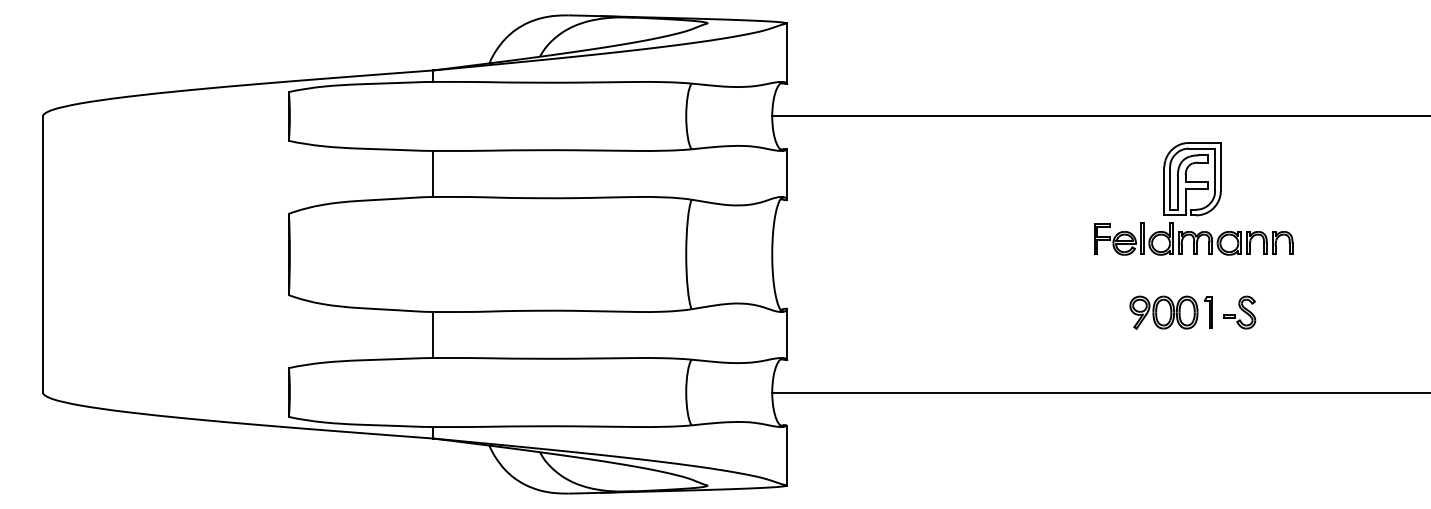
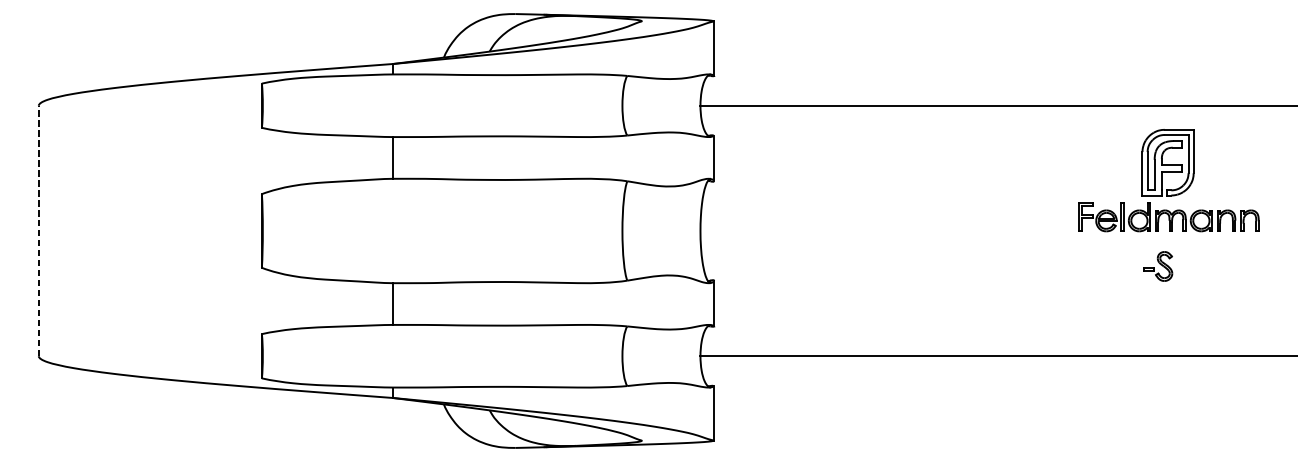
part: (1186, 198) -> (1162, 180), moved
line: (42, 254) -> (38, 231), solid -> dashed
part: (1170, 312) -> (1061, 283), removed
part: (1239, 312) -> (1157, 266), moved

